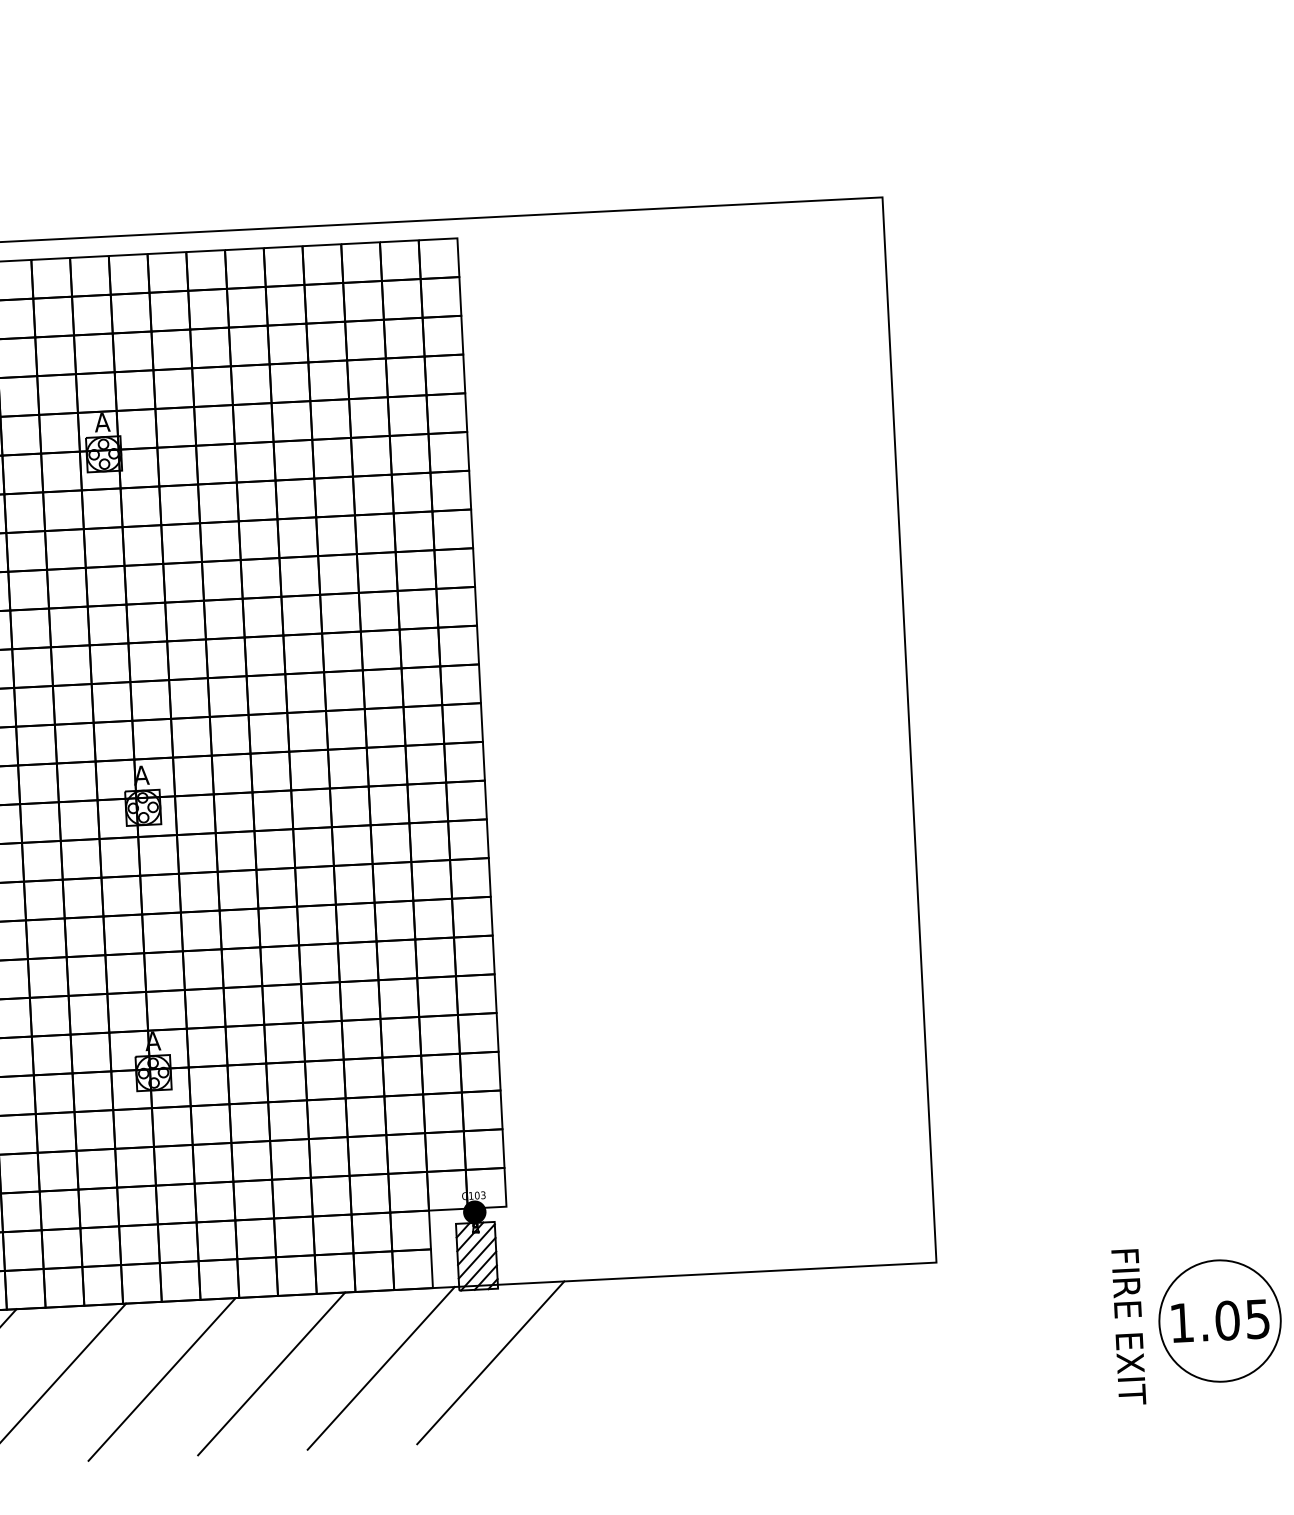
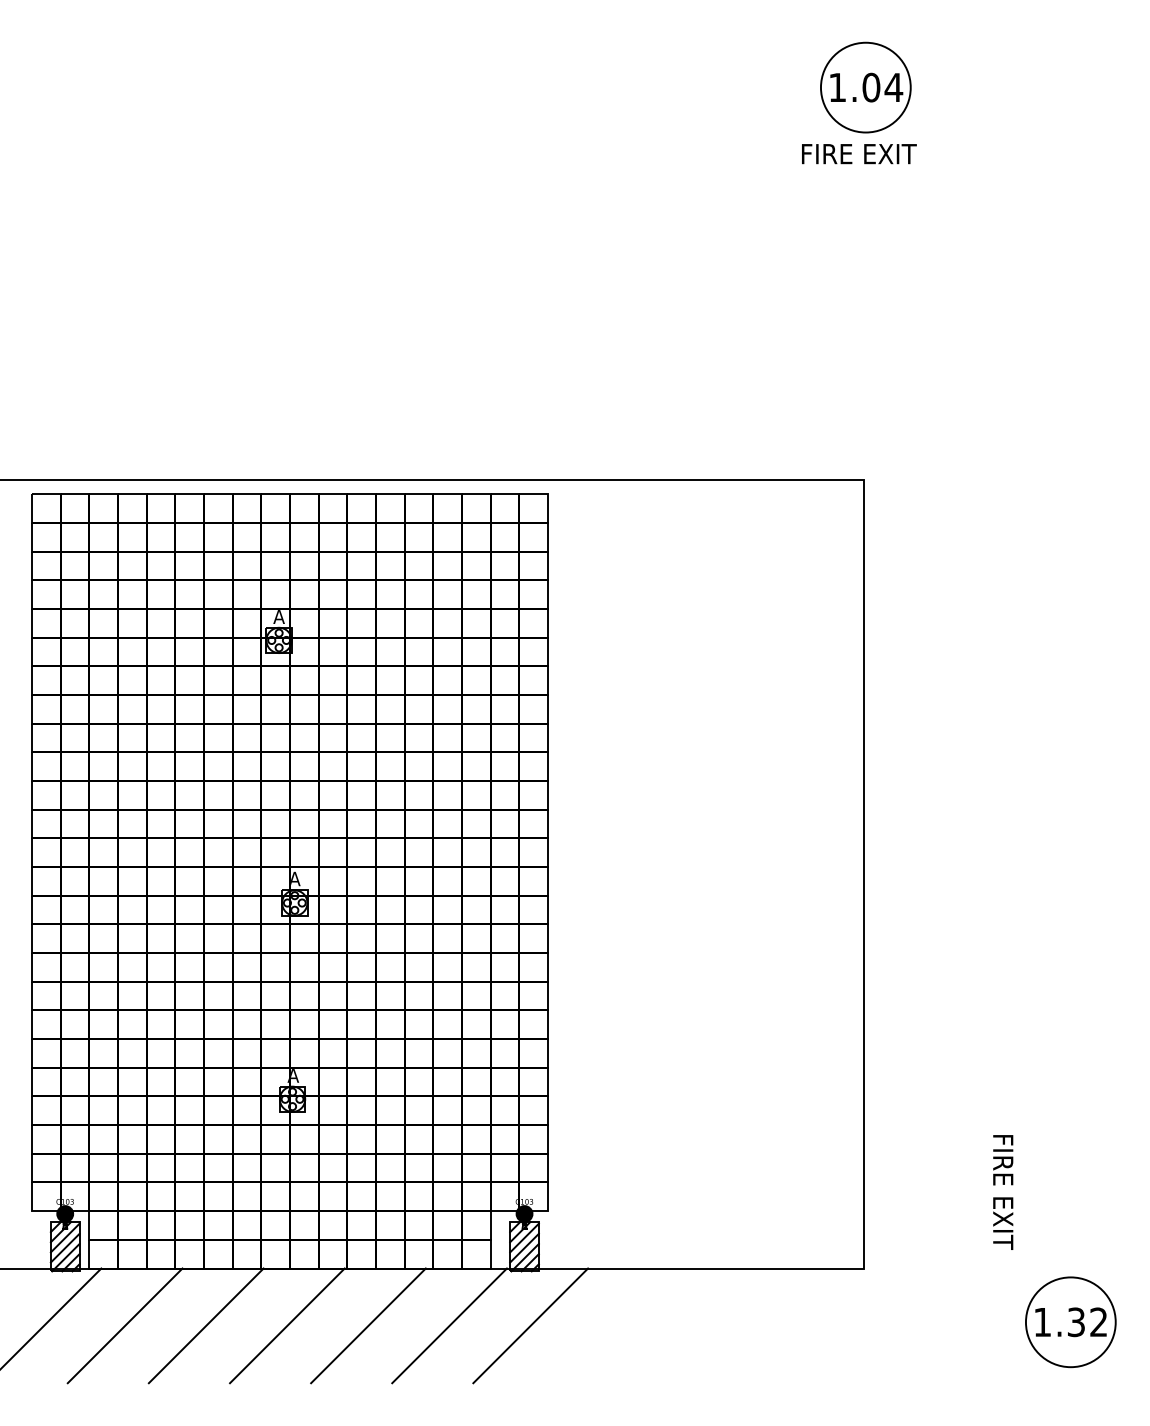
text: (1242, 1320) -> (1087, 1322), 1.05 -> 1.32
text: (1129, 1327) -> (1003, 1192), moved

